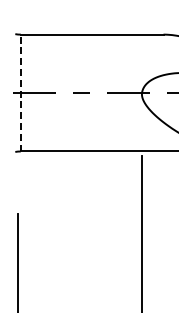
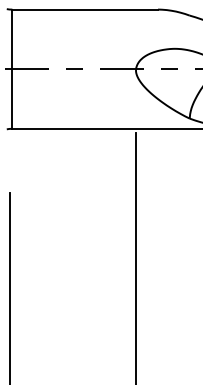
line: (20, 93) -> (12, 69), dashed -> solid

